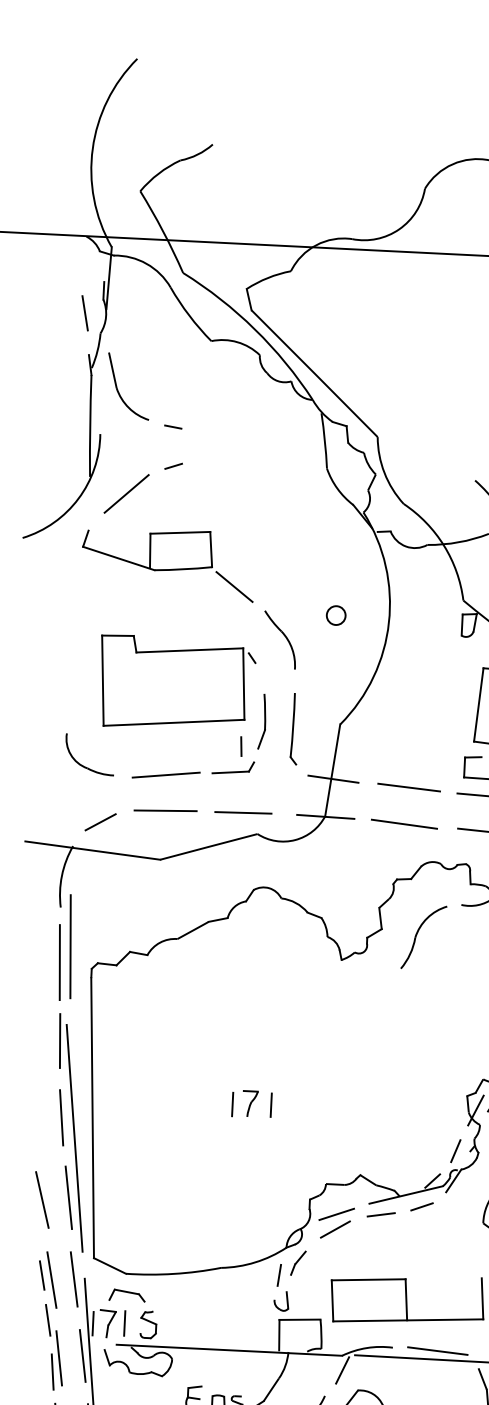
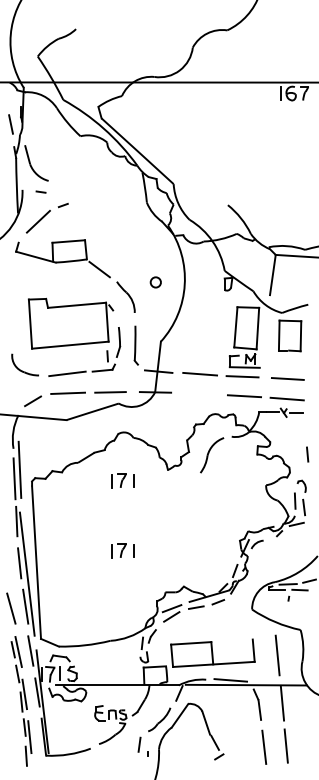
line: (172, 425) -> (40, 191), moved
line: (404, 822) -> (198, 393), removed
part: (257, 975) -> (122, 480), added

